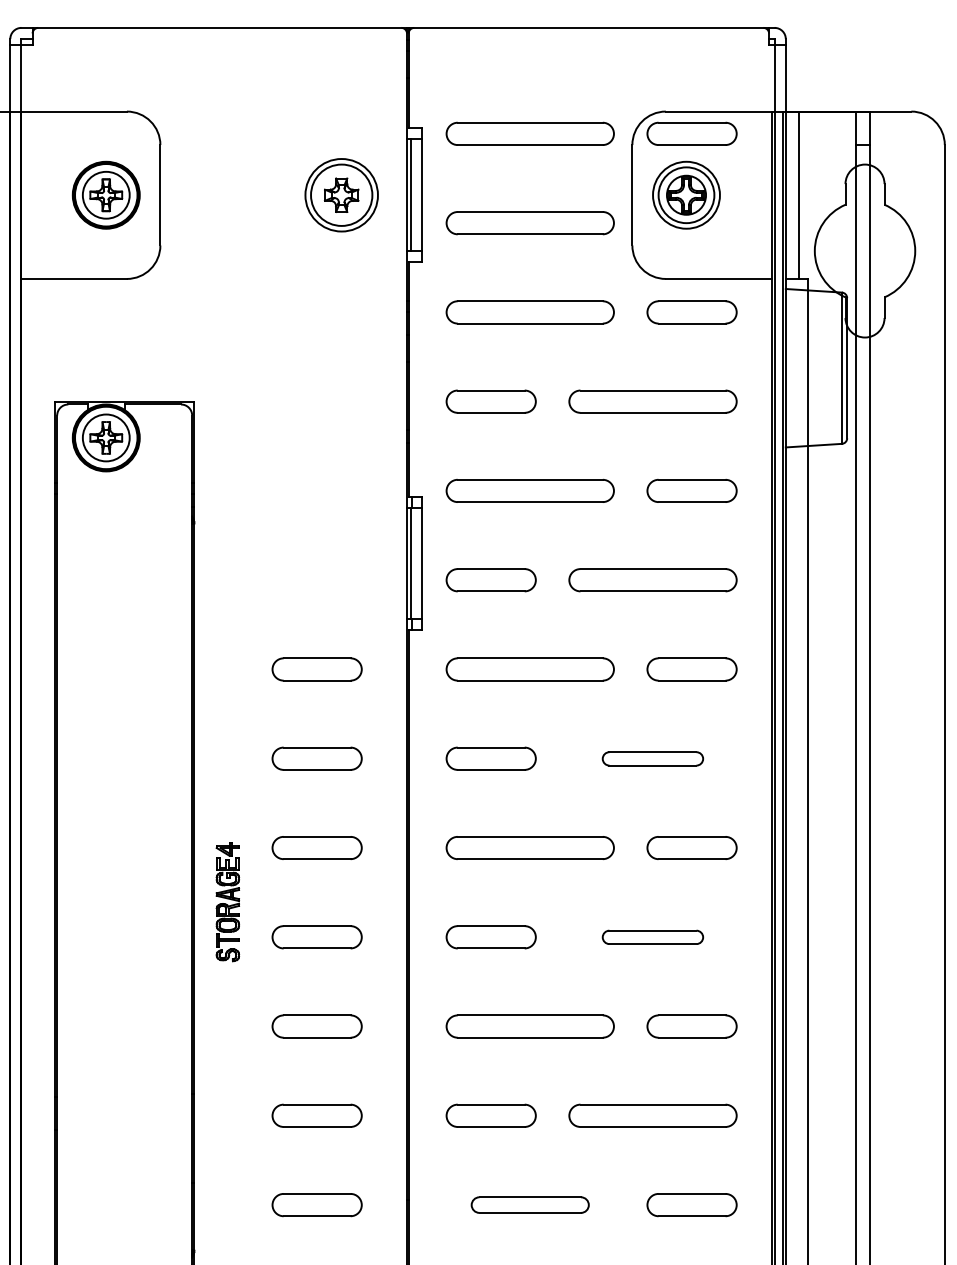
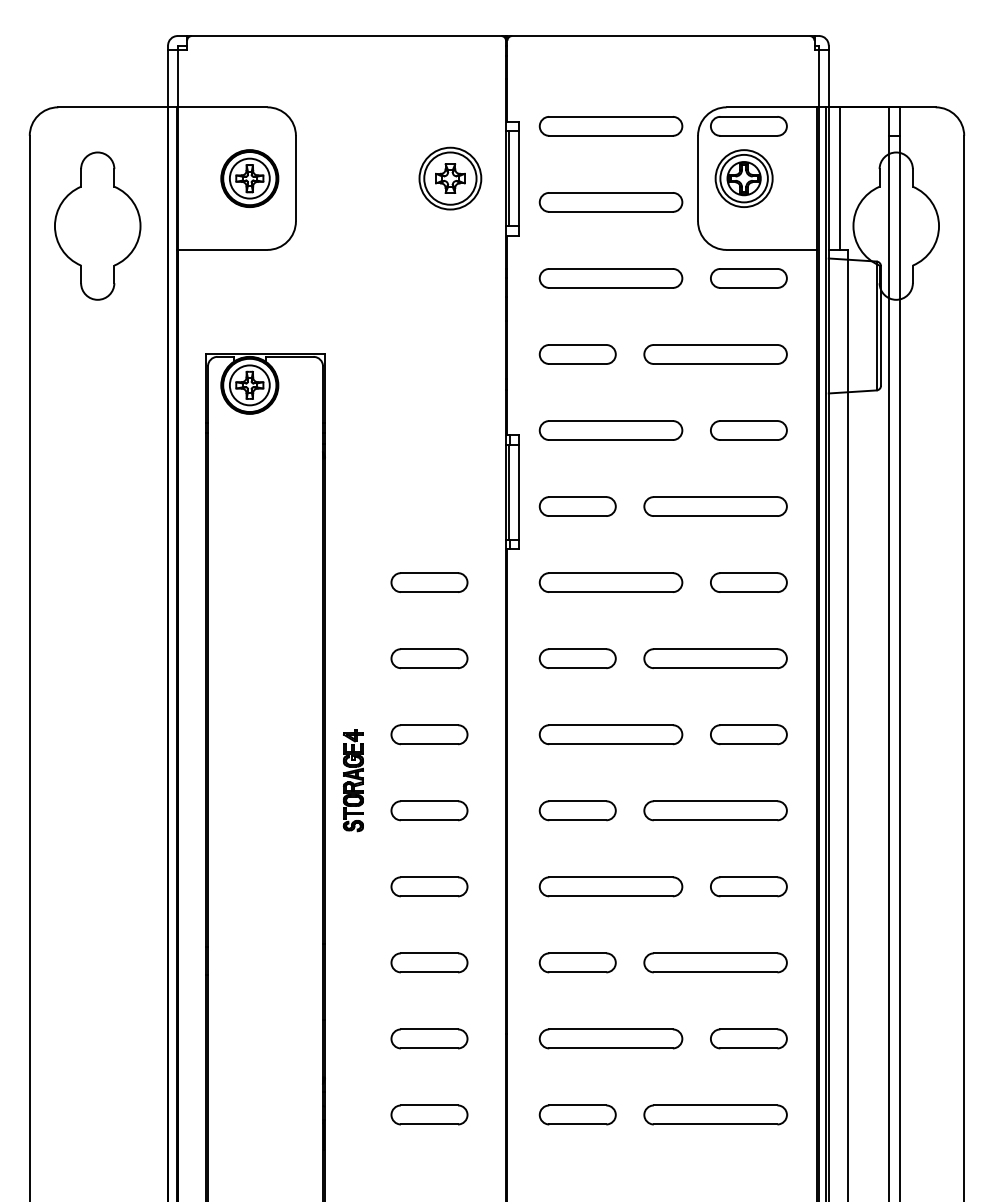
part: (652, 758) -> (715, 658), size x1.67
part: (652, 936) -> (715, 810), size x1.67
part: (529, 1204) -> (610, 1038), size x1.43

